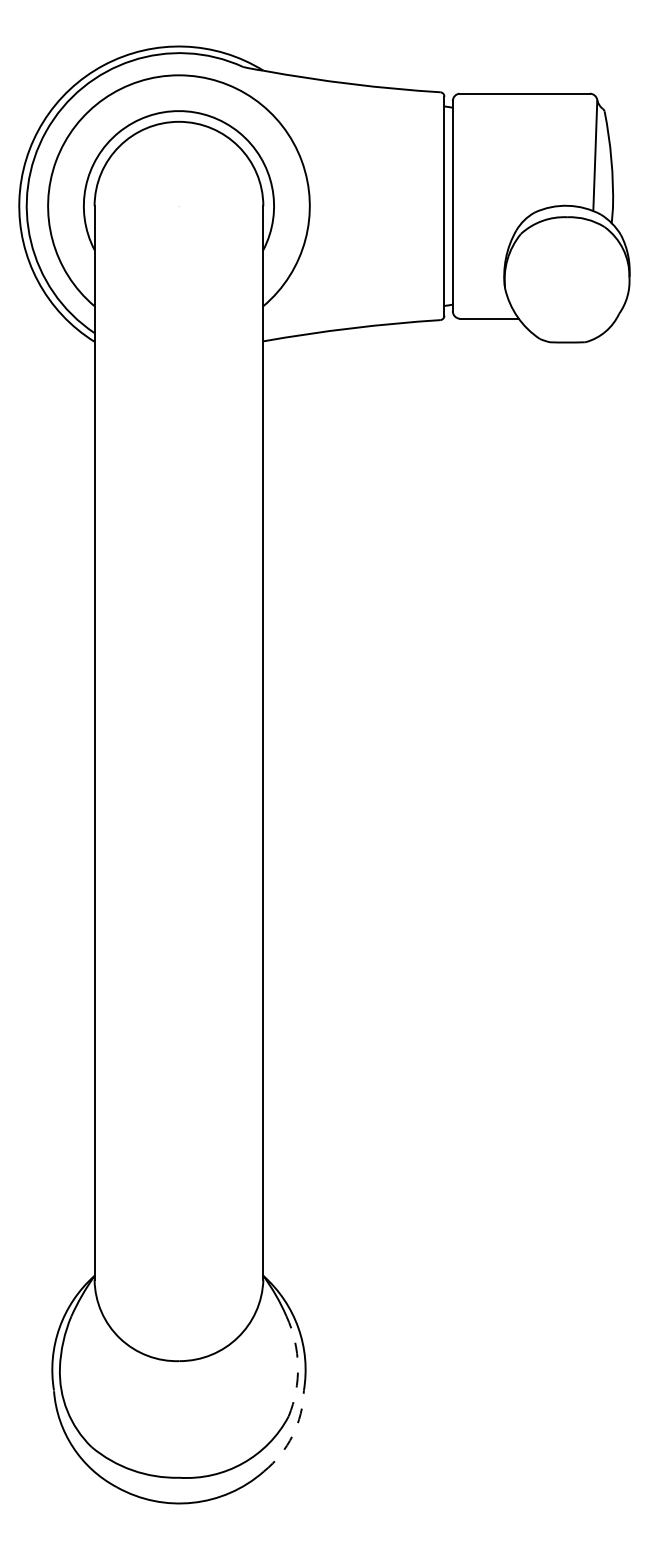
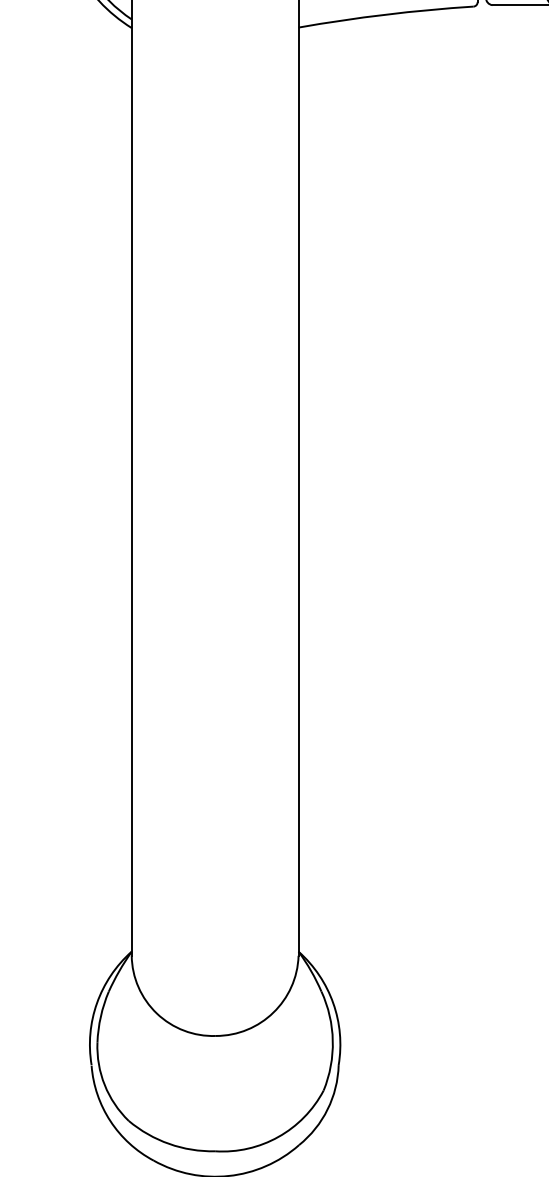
arc: (297, 1366) -> (332, 1041), dashed -> solid
arc: (292, 1435) -> (327, 1109), dashed -> solid

